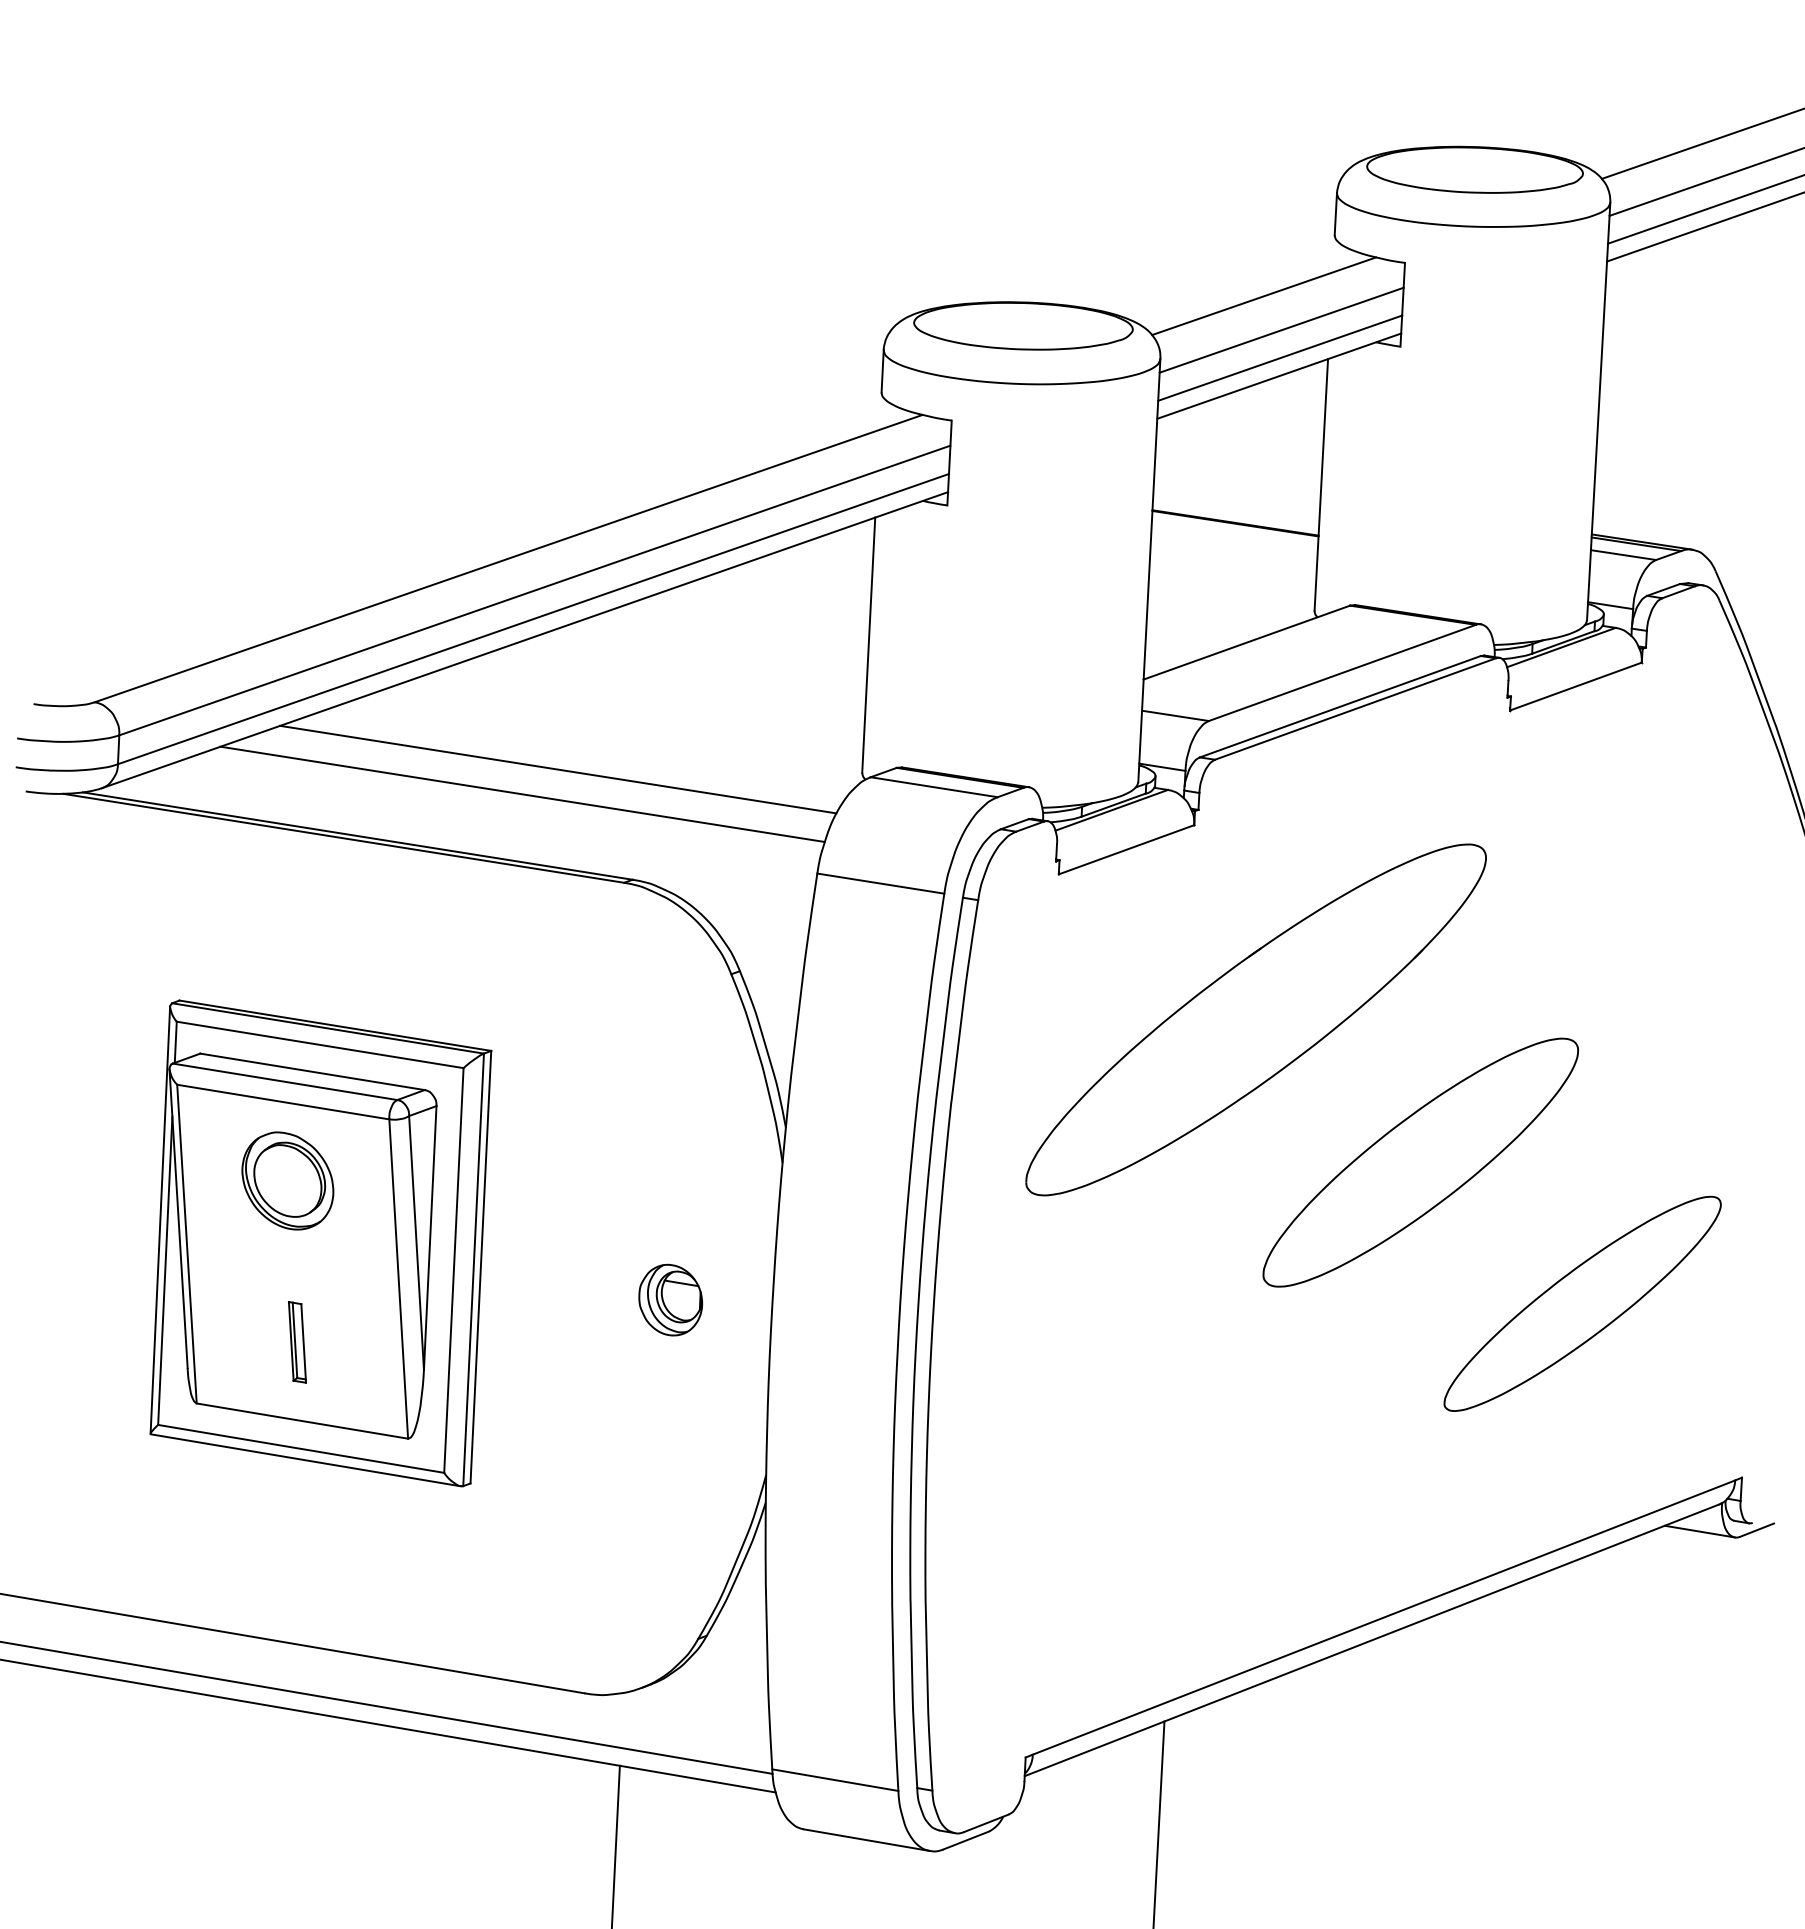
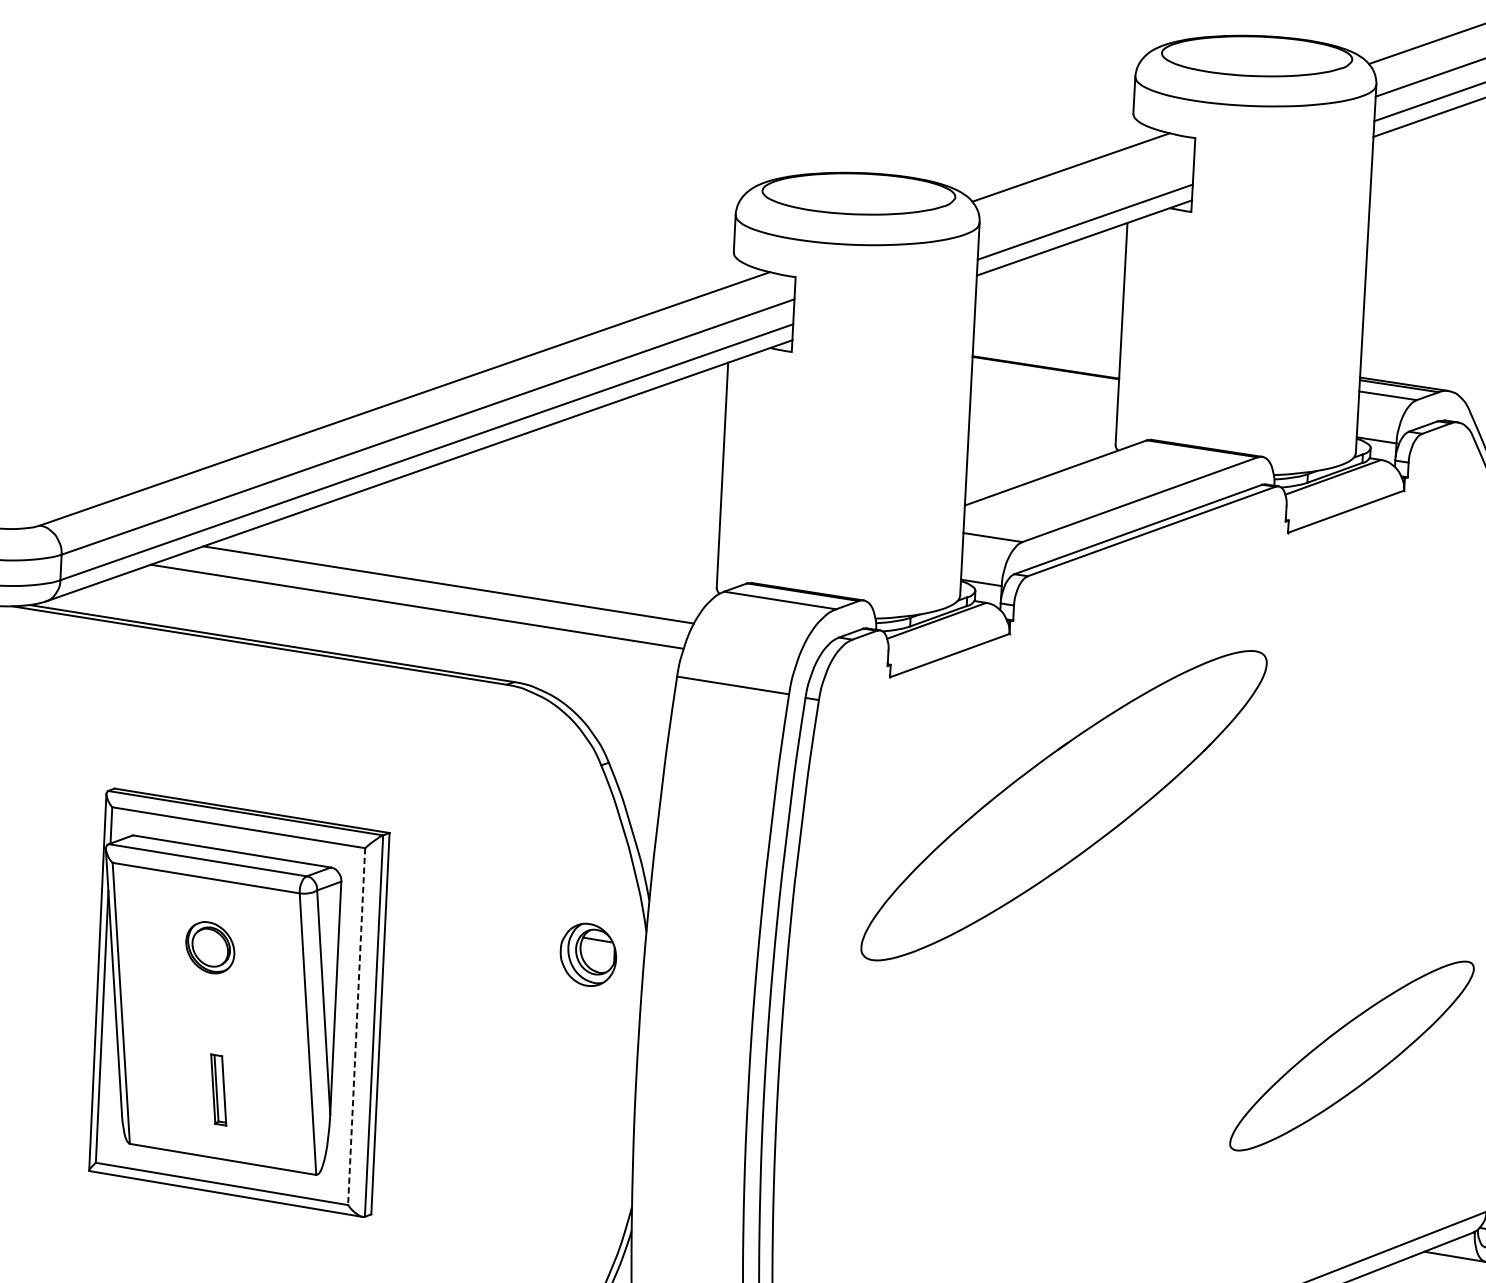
line: (1281, 329) -> (1086, 196), removed
part: (1420, 1162) -> (1209, 931), removed
part: (287, 1180) -> (209, 947), size x0.6
line: (453, 1270) -> (356, 1026), solid -> dashed
part: (670, 1299) -> (588, 954), moved

